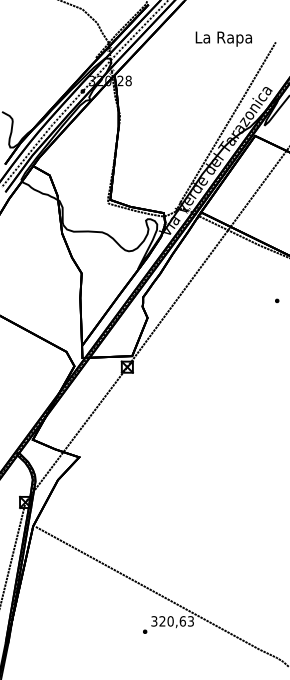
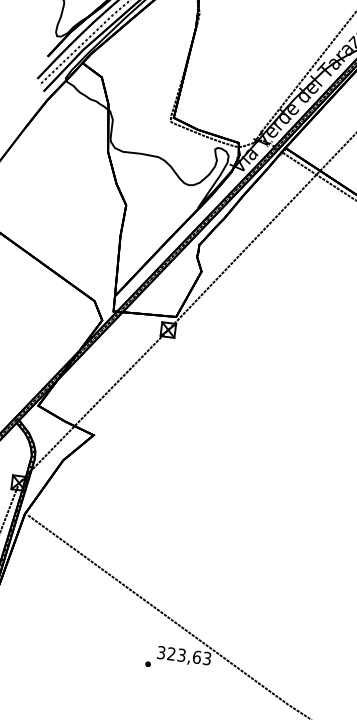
text: (170, 621) -> (181, 655), 320,63 -> 323,63

